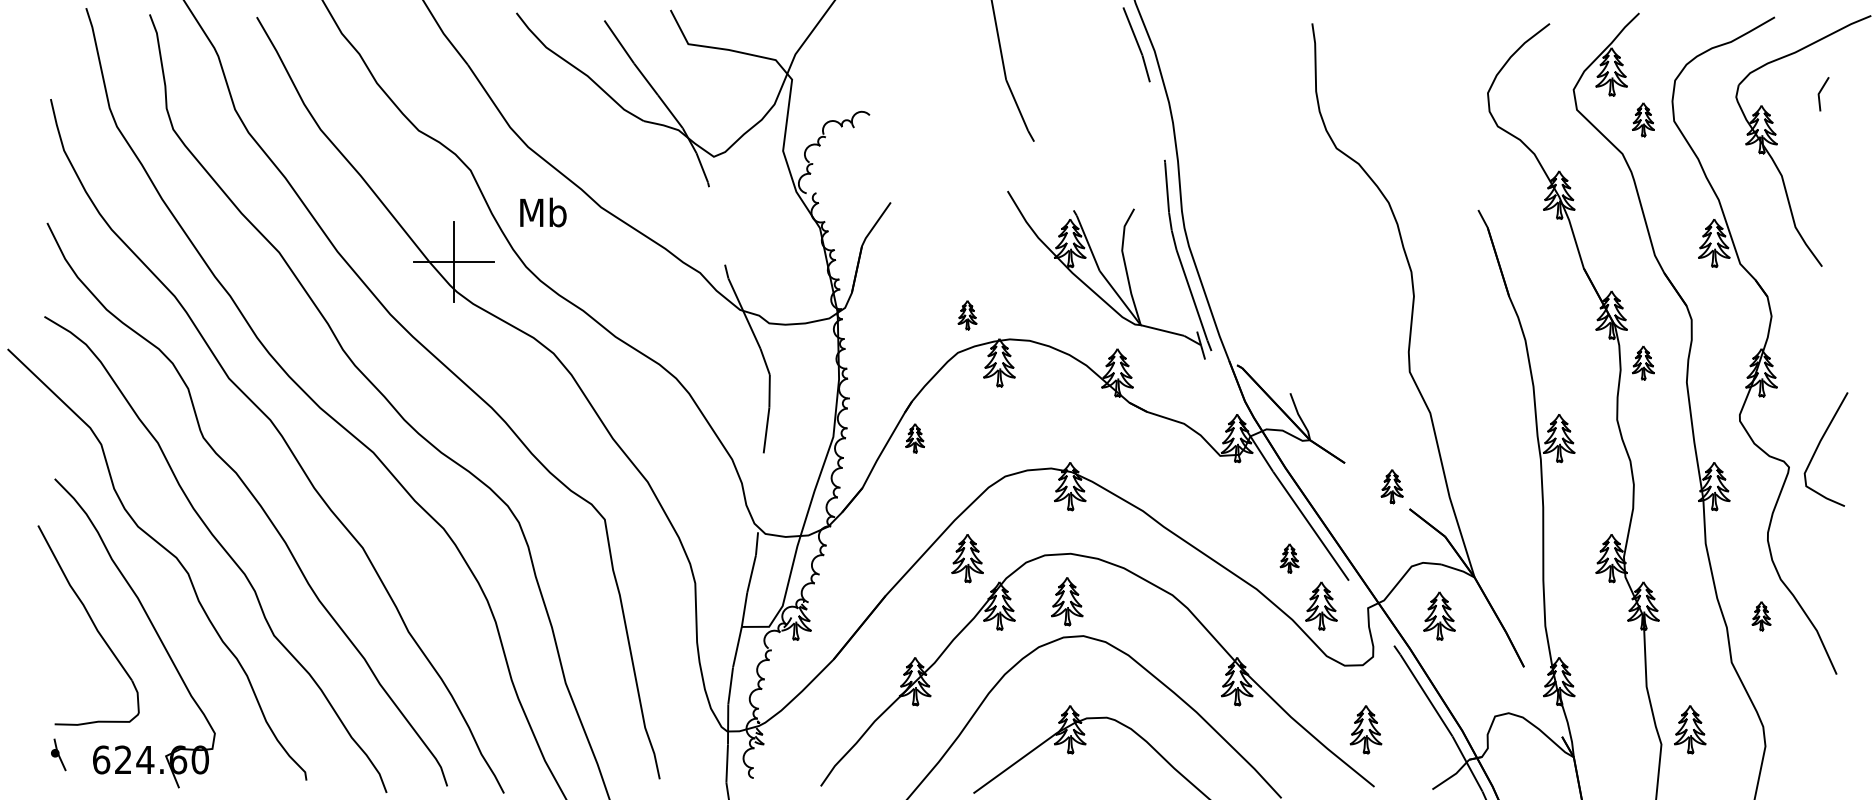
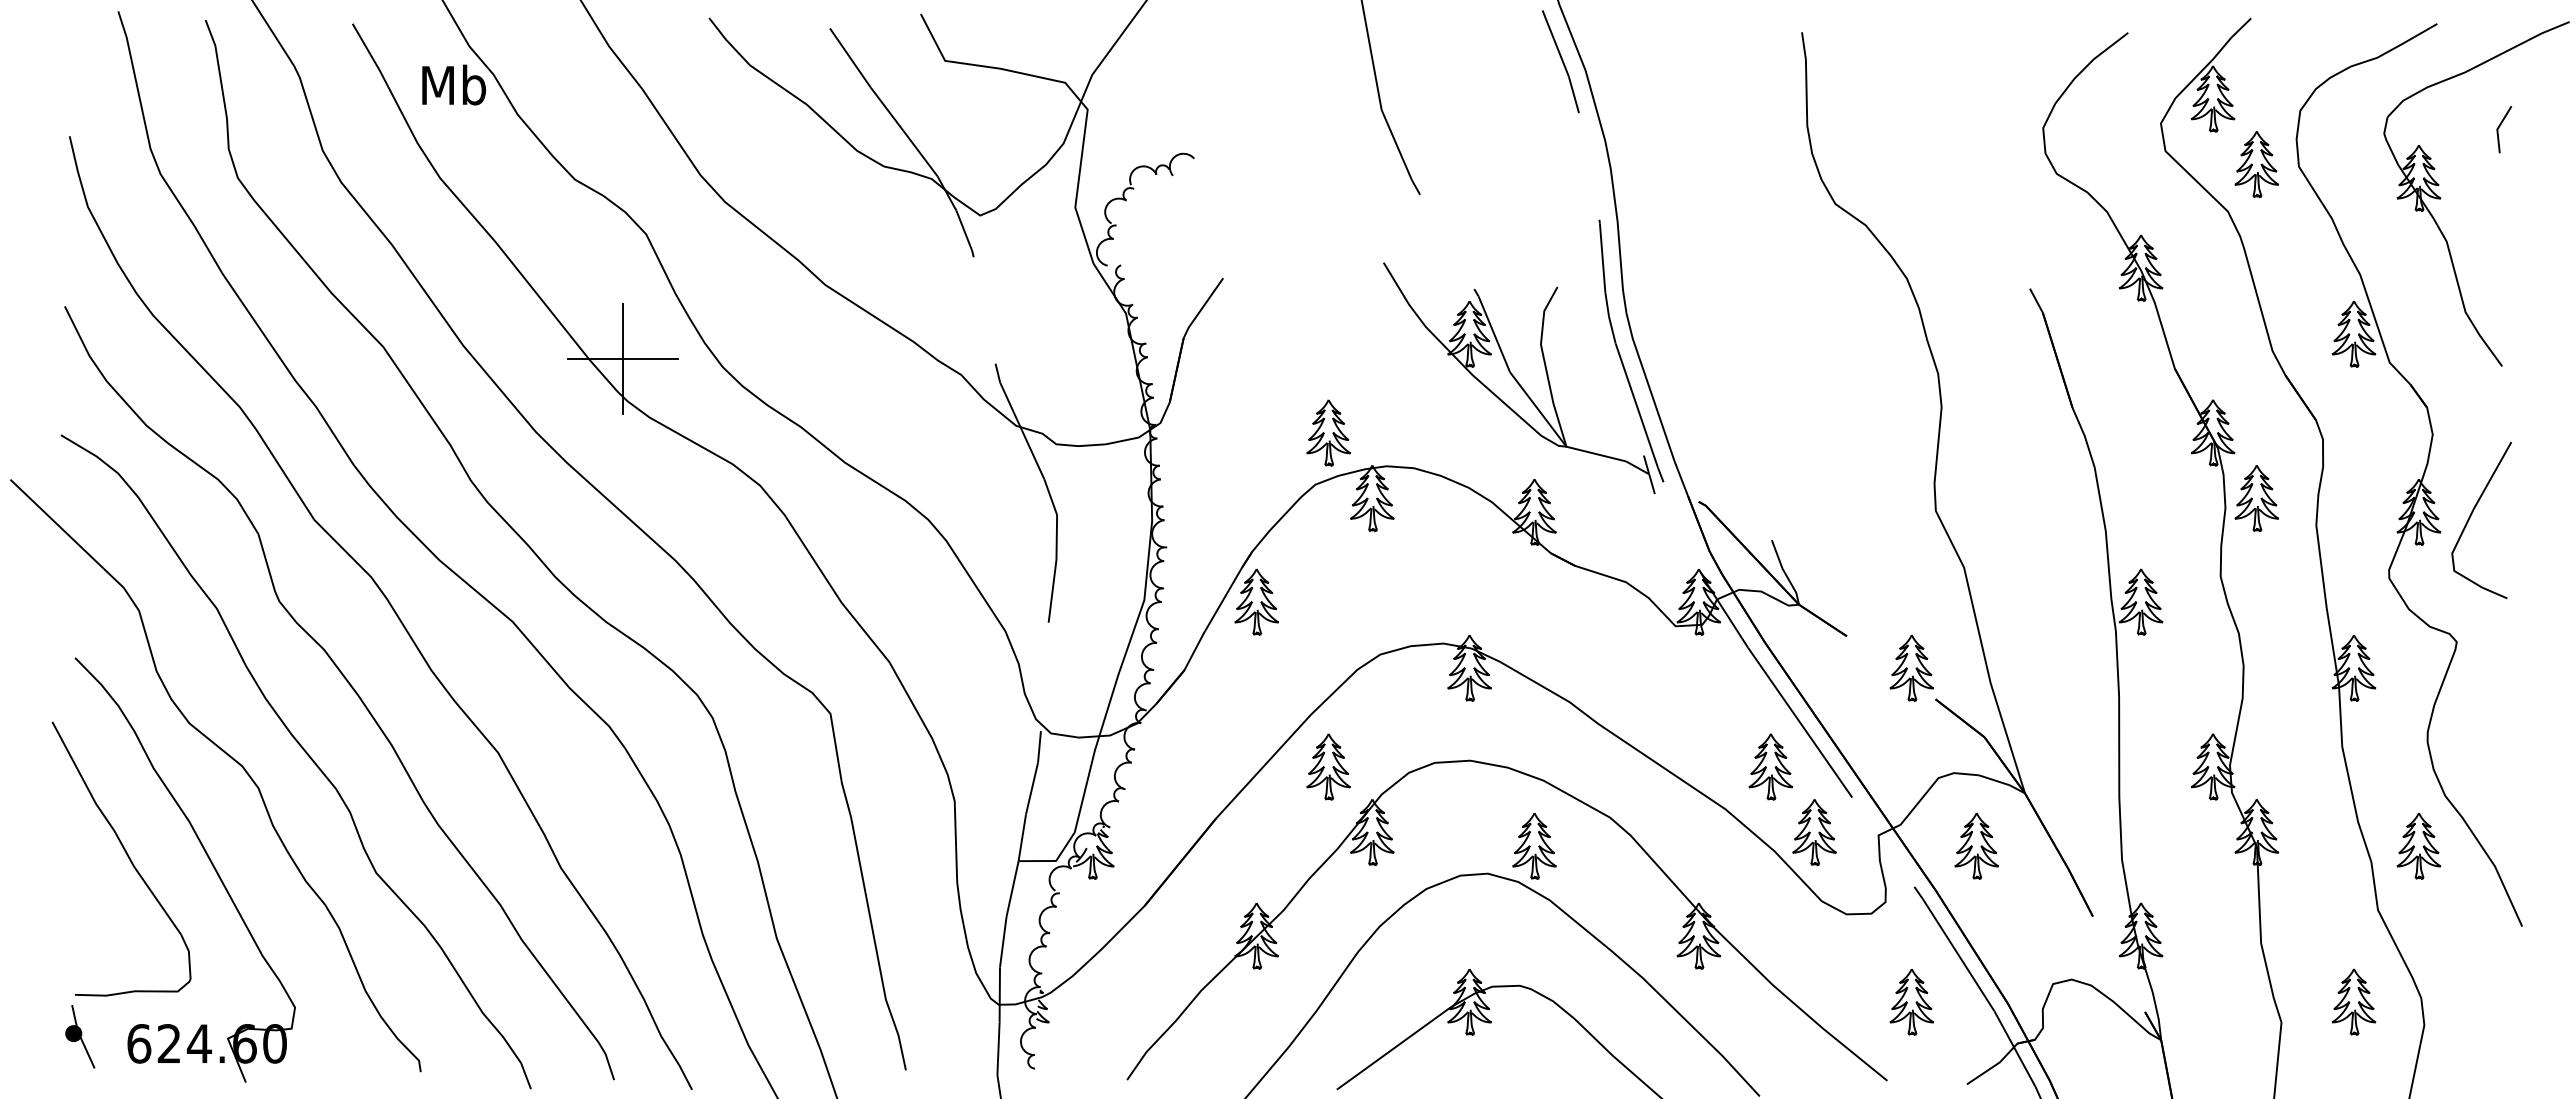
part: (1643, 119) -> (2256, 164), size x1.43
text: (542, 212) -> (453, 84), moved
part: (967, 314) -> (1328, 432), size x1.67
part: (1643, 362) -> (2256, 498), size x1.43
part: (915, 437) -> (1256, 601), size x1.67
curve: (1818, 446) -> (2471, 516), moved
part: (1392, 486) -> (1911, 668), size x1.43
part: (1289, 558) -> (1770, 766), size x1.67
part: (1067, 601) -> (1534, 846), moved
part: (1761, 616) -> (2418, 846), size x1.67
part: (1365, 729) -> (1911, 1002), moved
part: (1689, 729) -> (2353, 1001), moved
part: (58, 754) -> (80, 1036), size x1.43

